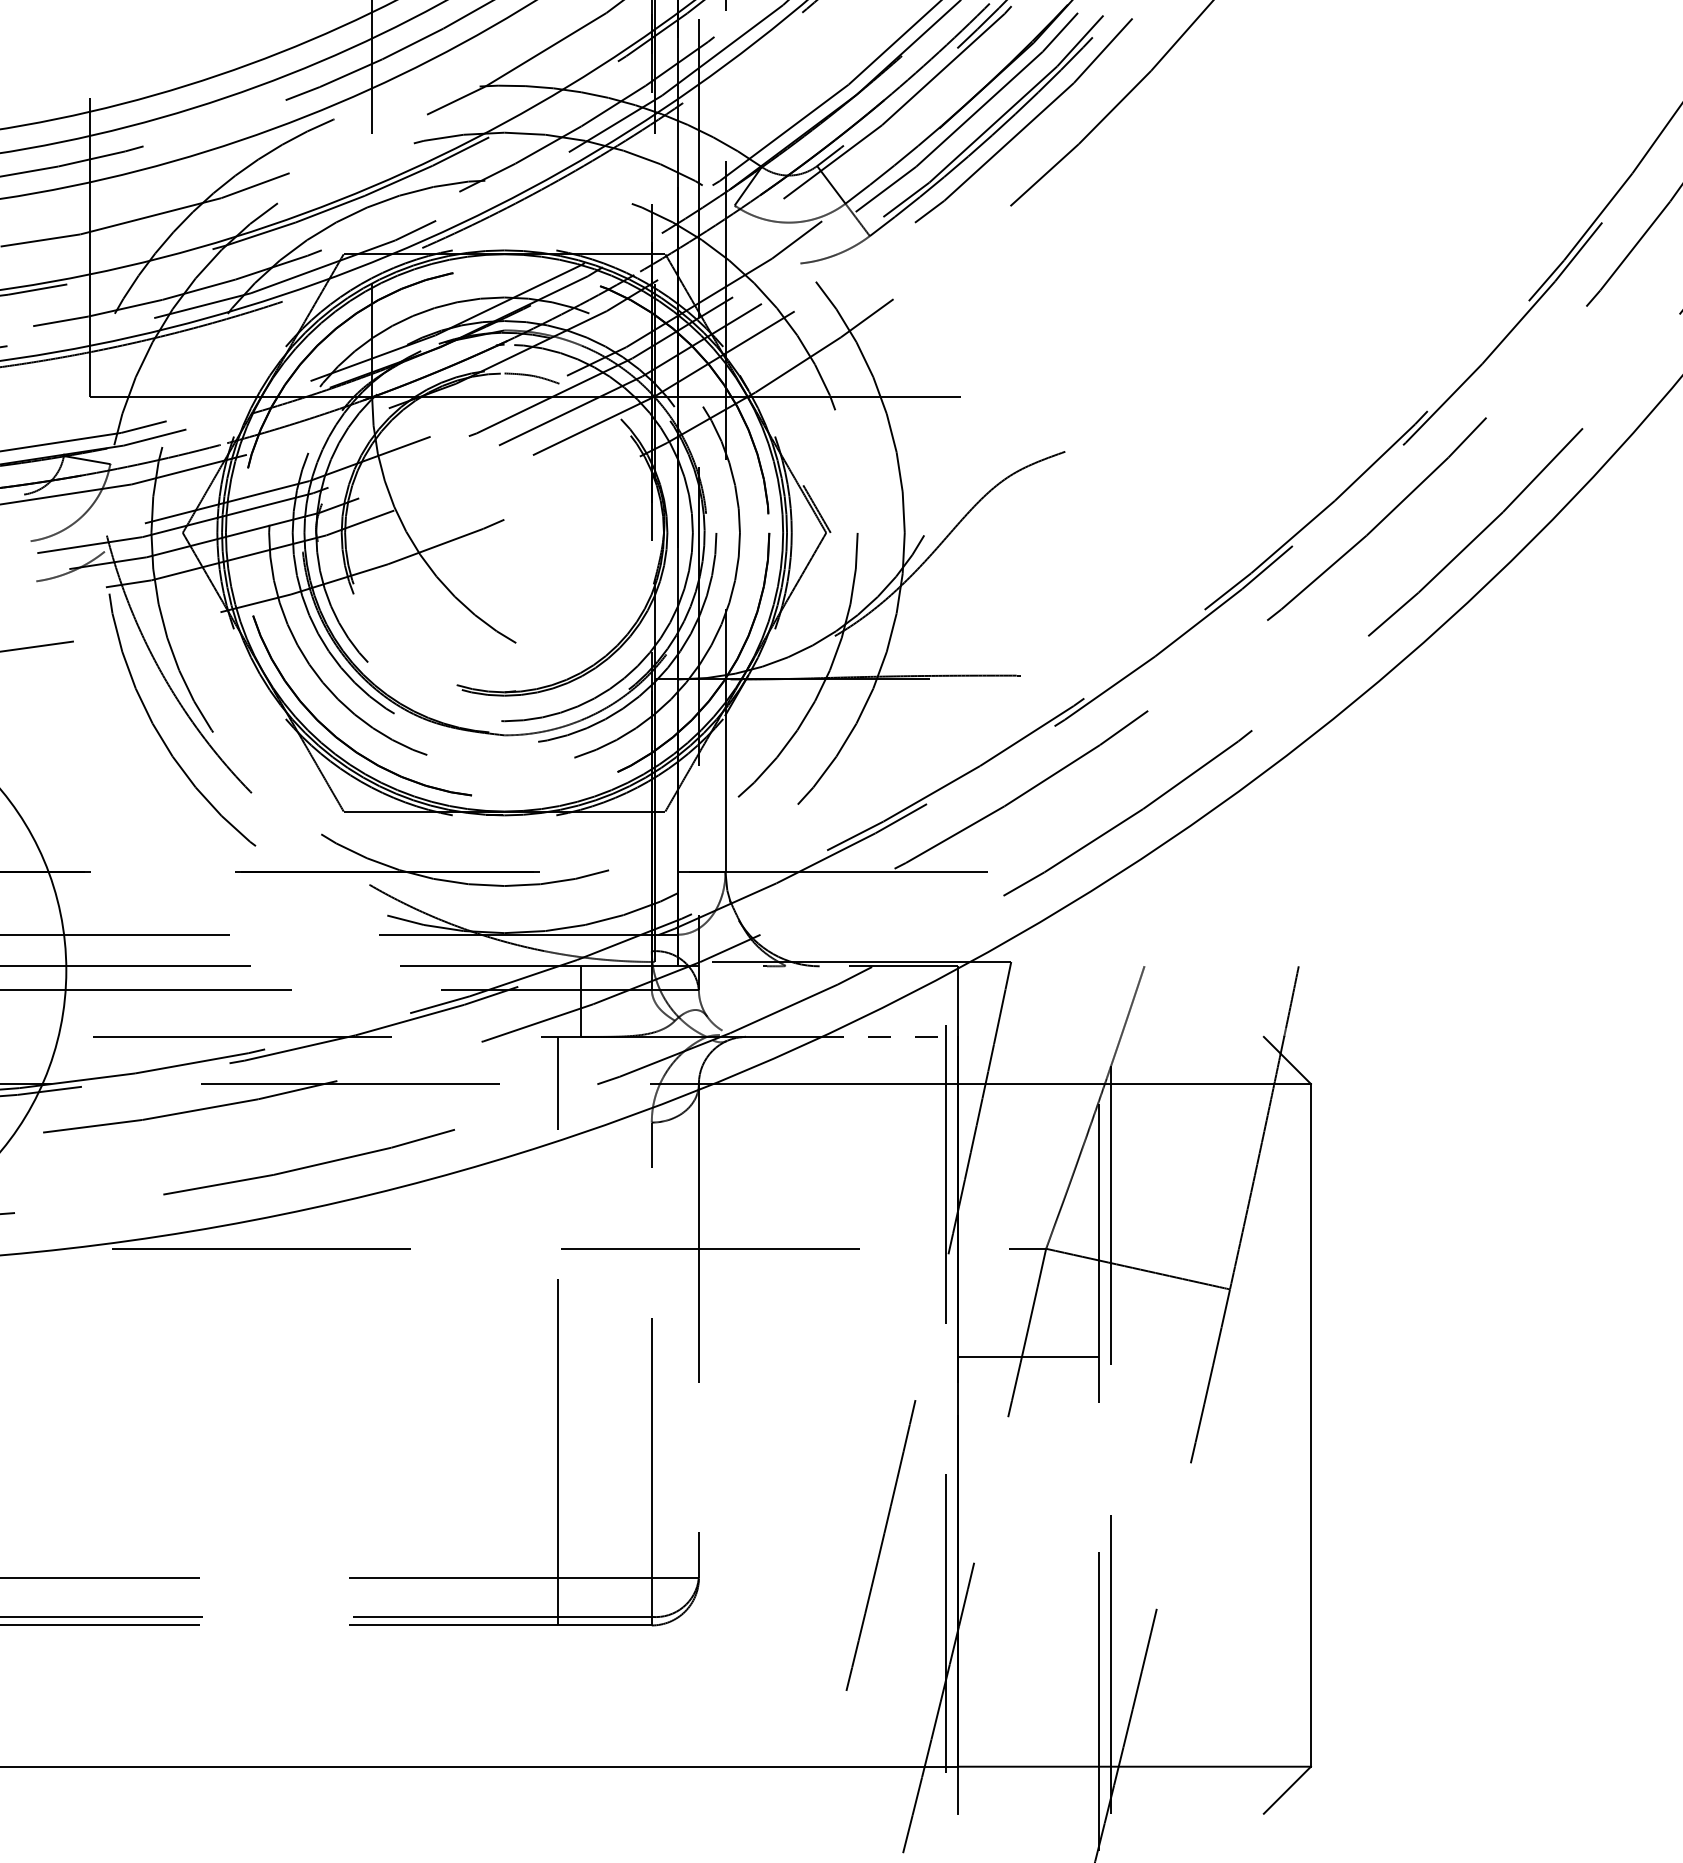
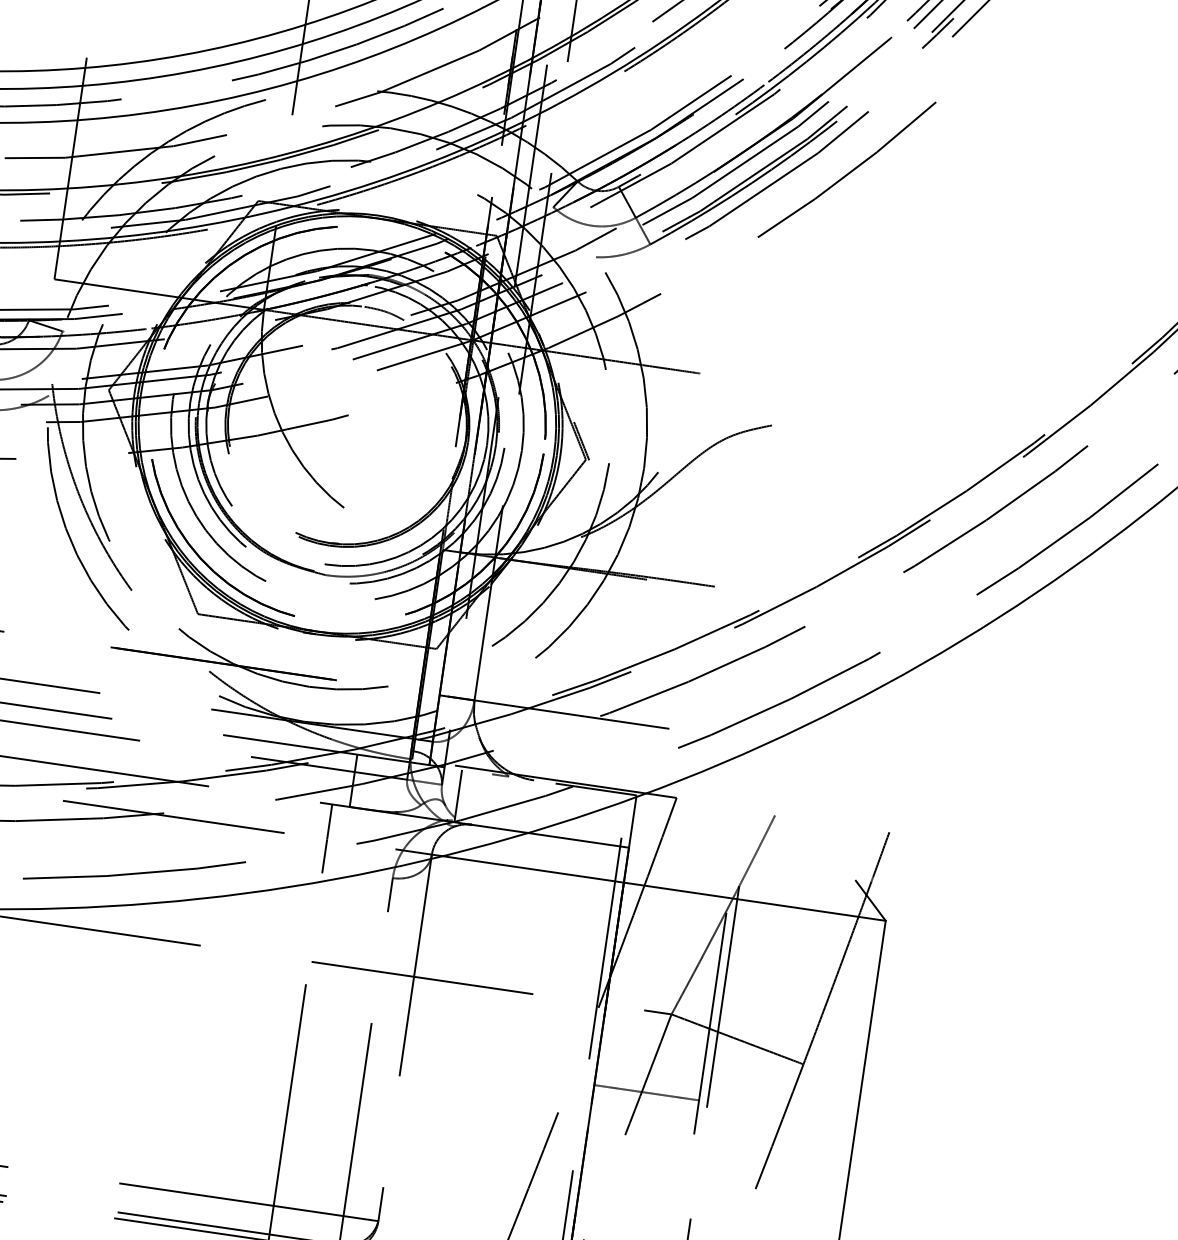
line: (722, 1001) -> (458, 796), added
line: (889, 1036) -> (578, 840), dashed -> solid

